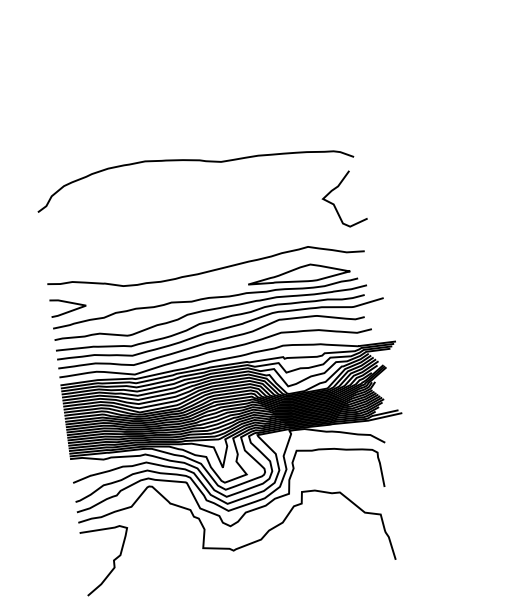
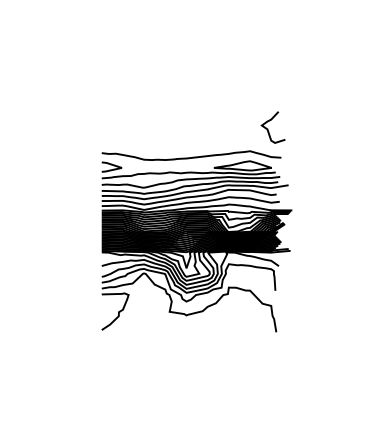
curve: (192, 162) -> (191, 95), removed

